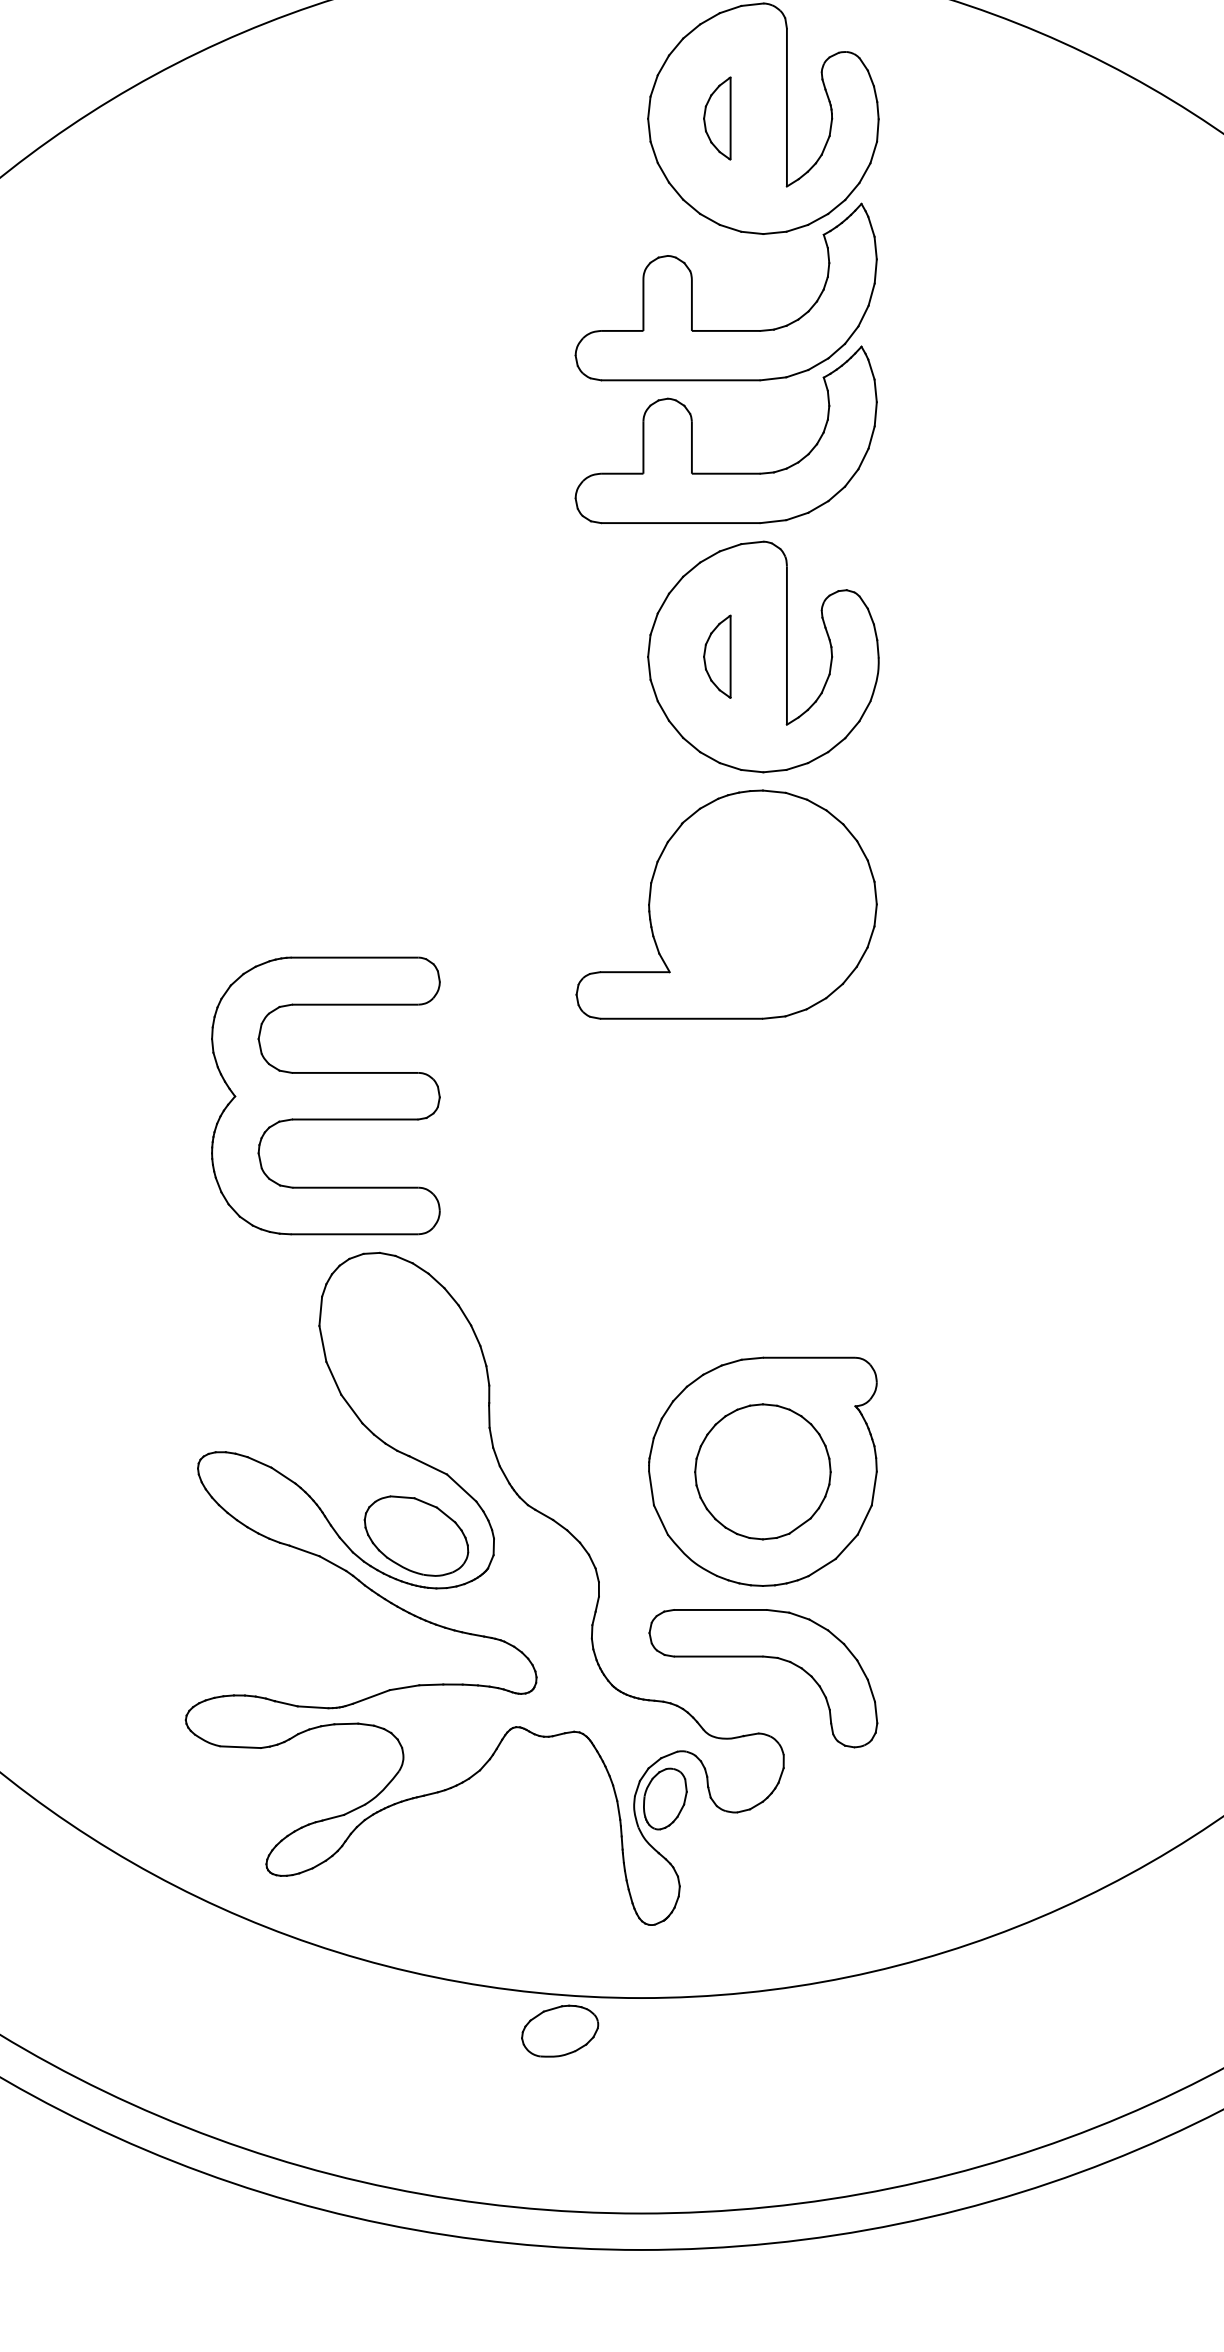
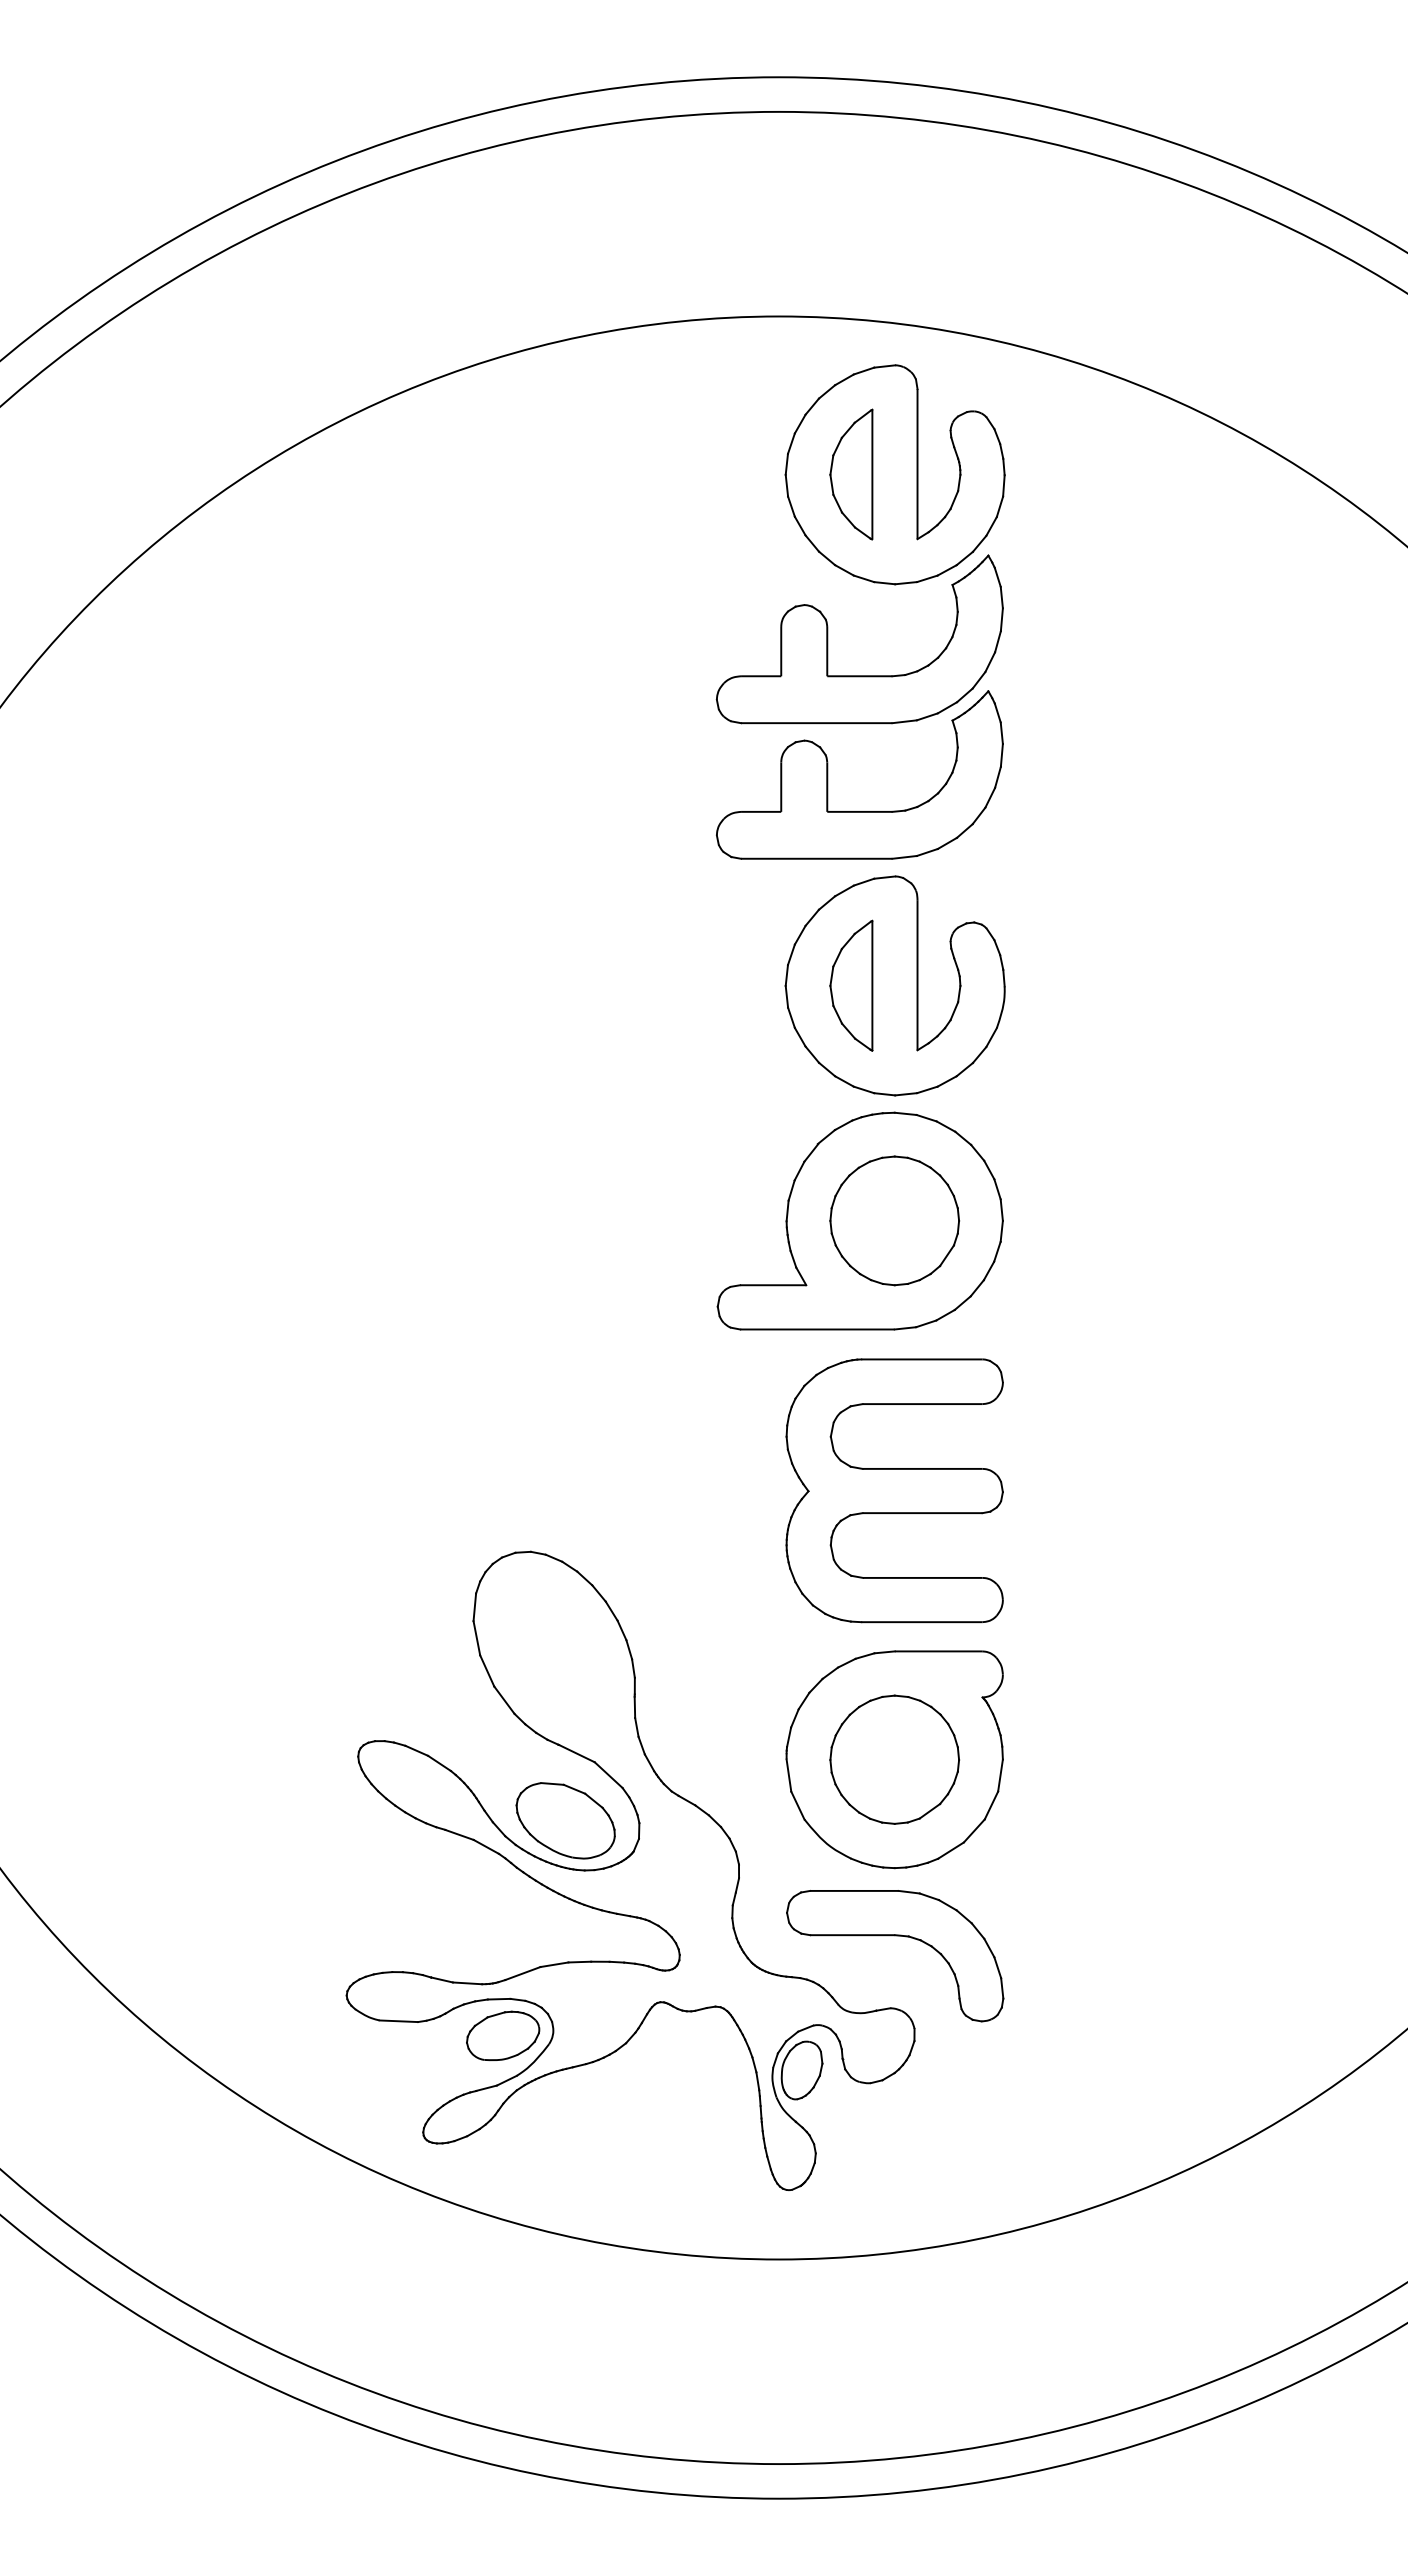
part: (717, 118) -> (851, 474), size x1.67
part: (717, 656) -> (851, 985), size x1.67
part: (762, 904) -> (894, 1220), added
part: (325, 1095) -> (894, 1490), moved
part: (560, 2030) -> (503, 2035), moved

